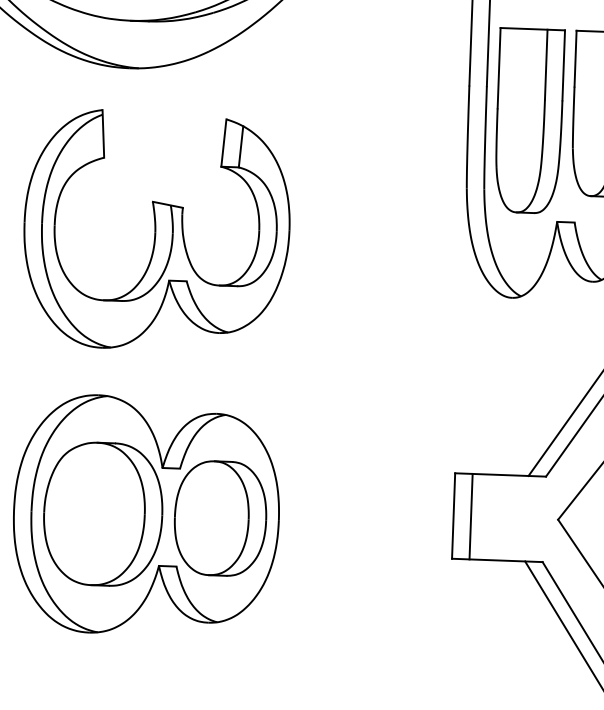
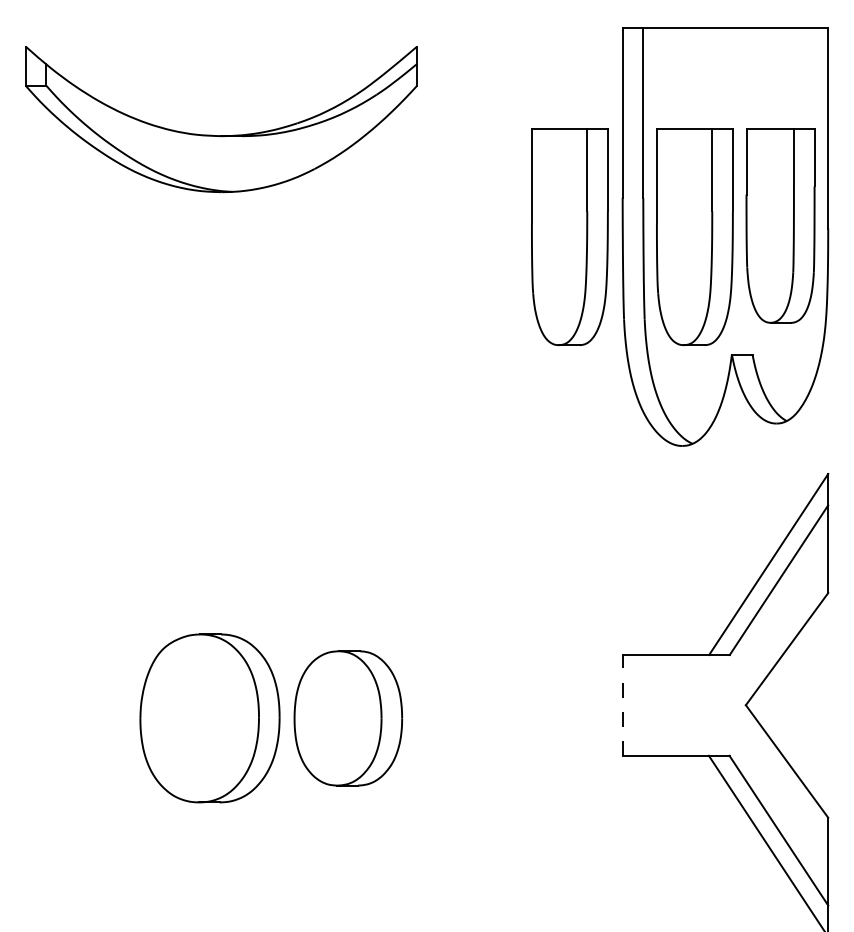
part: (423, 117) -> (569, 237), added
part: (156, 230) -> (260, 382), removed
part: (146, 515) -> (260, 718), removed
line: (453, 515) -> (622, 704), solid -> dashed
line: (471, 516) -> (643, 705), removed

